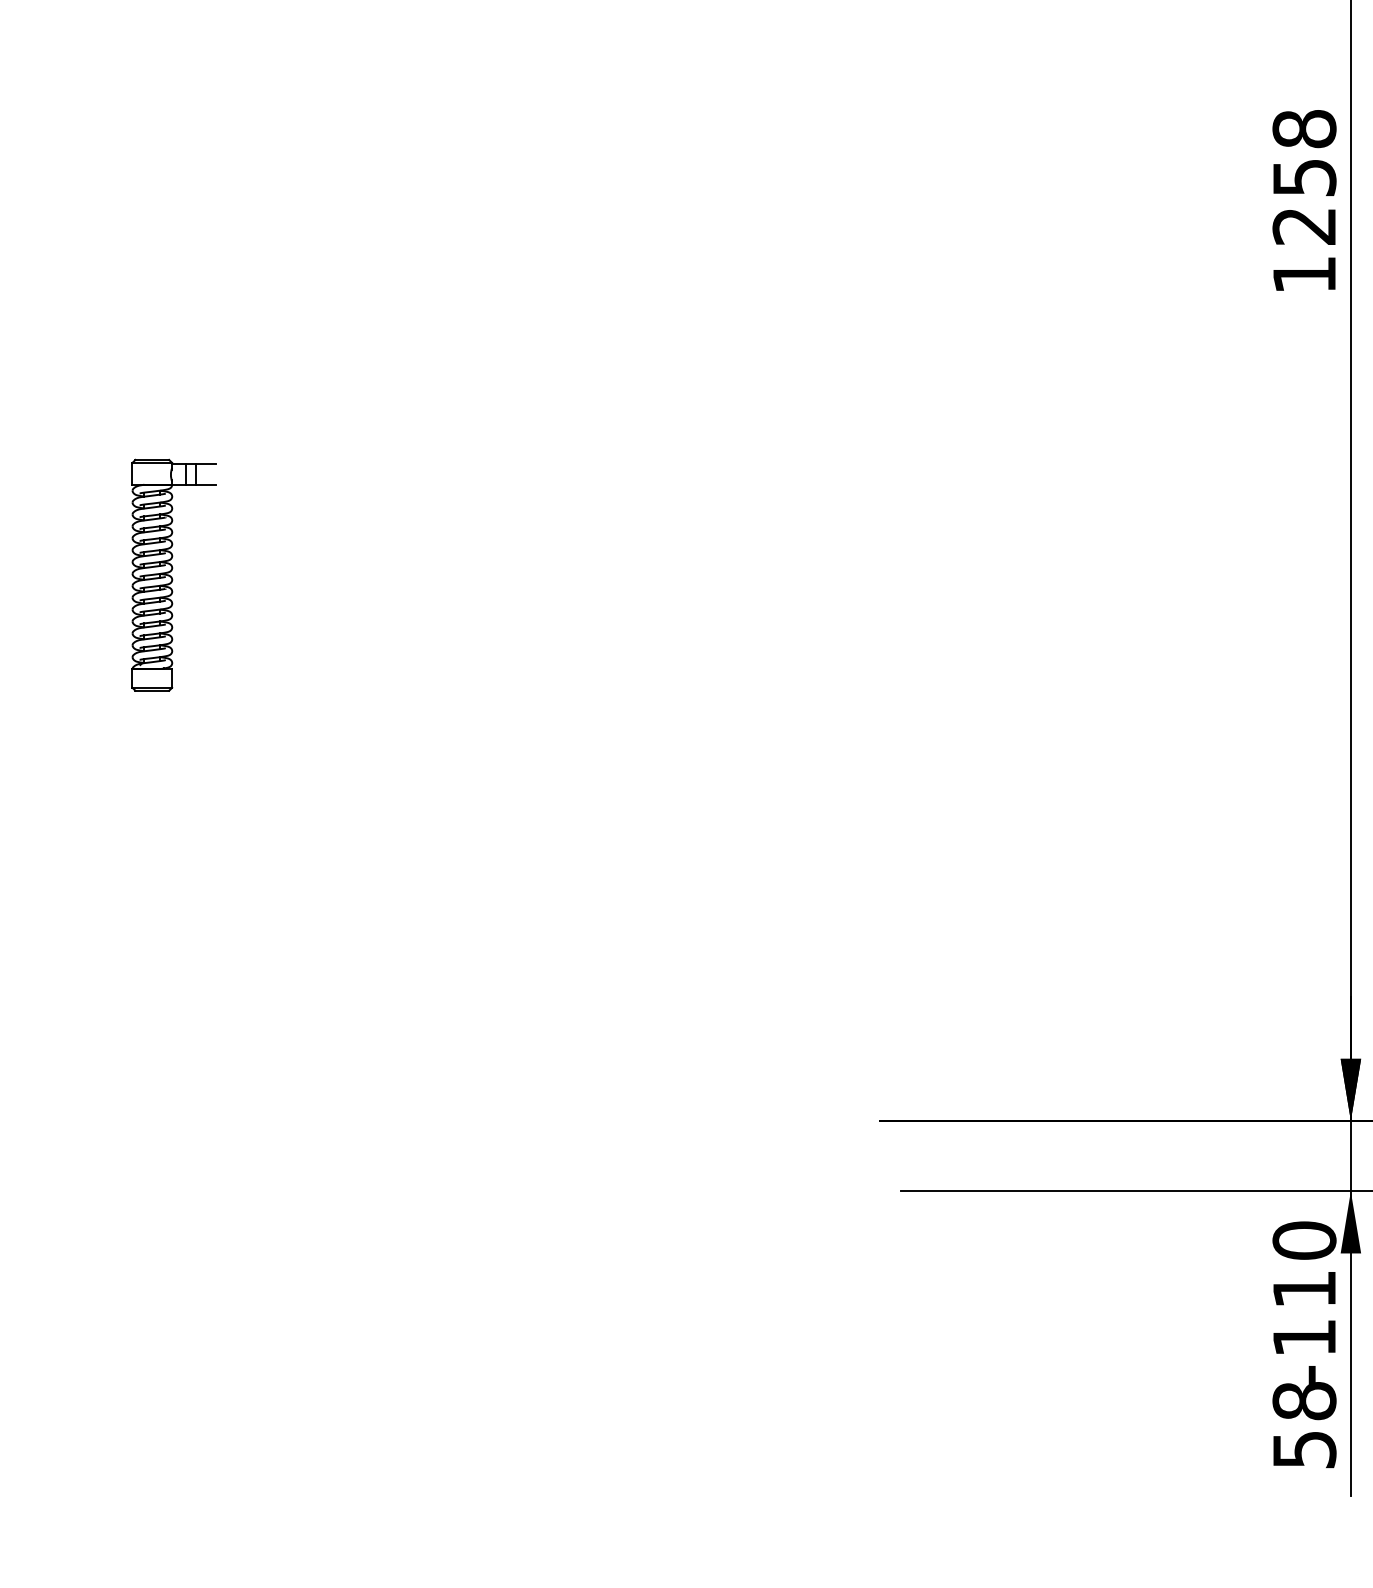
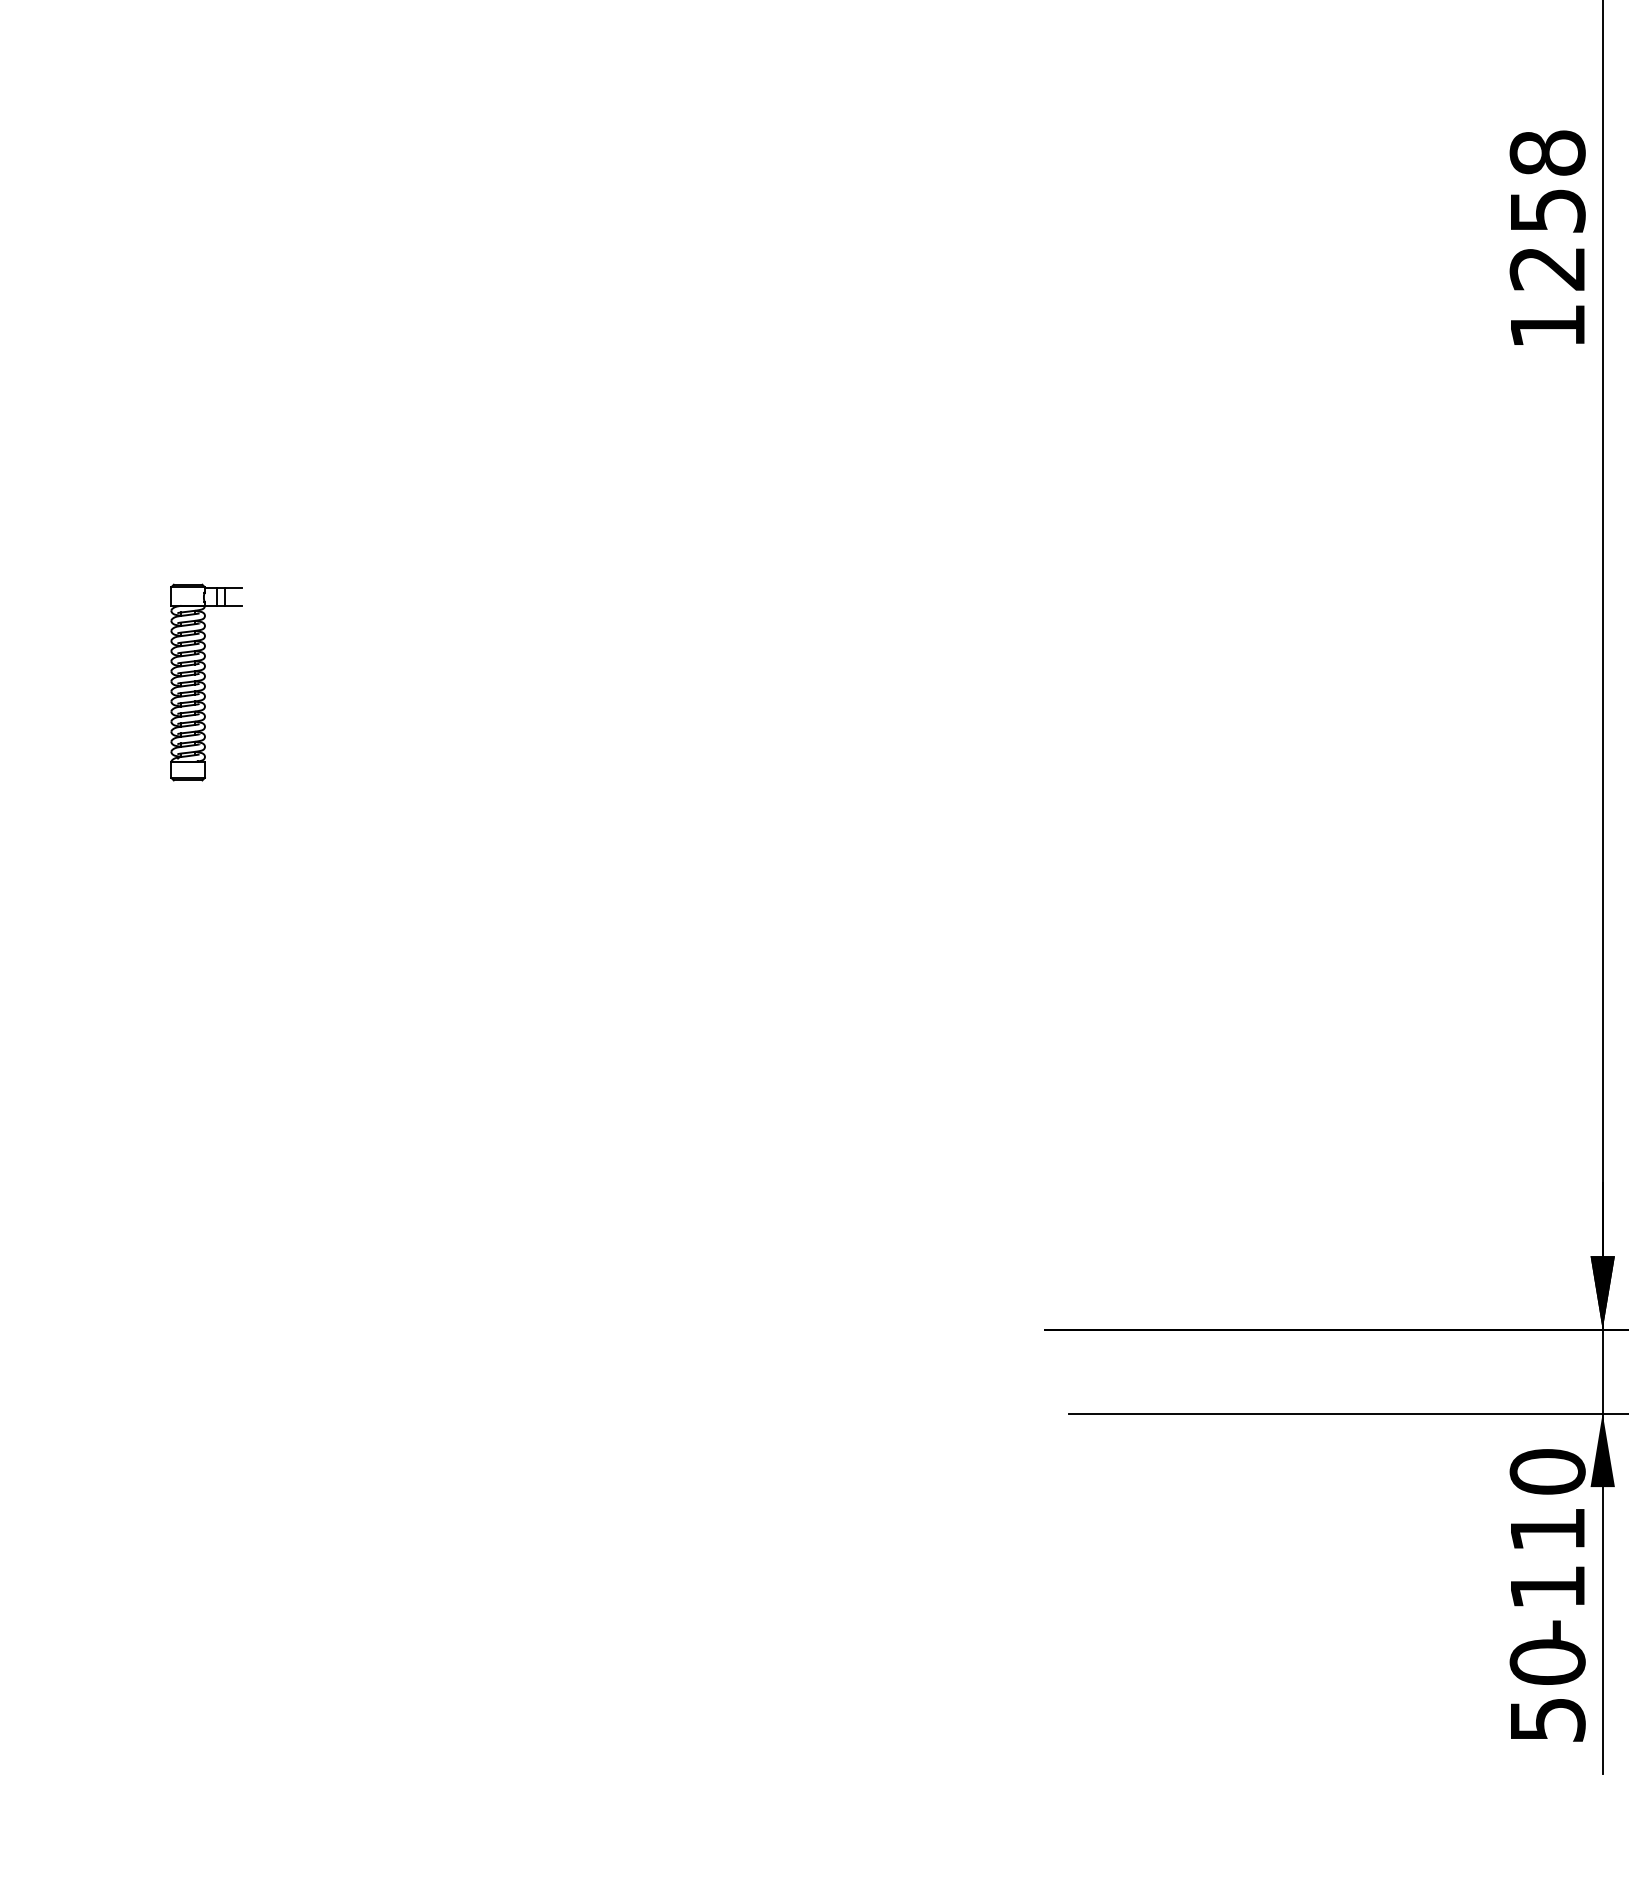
part: (174, 575) -> (206, 682), size x0.71
text: (1304, 1400) -> (1547, 1661), 58 -> 50

